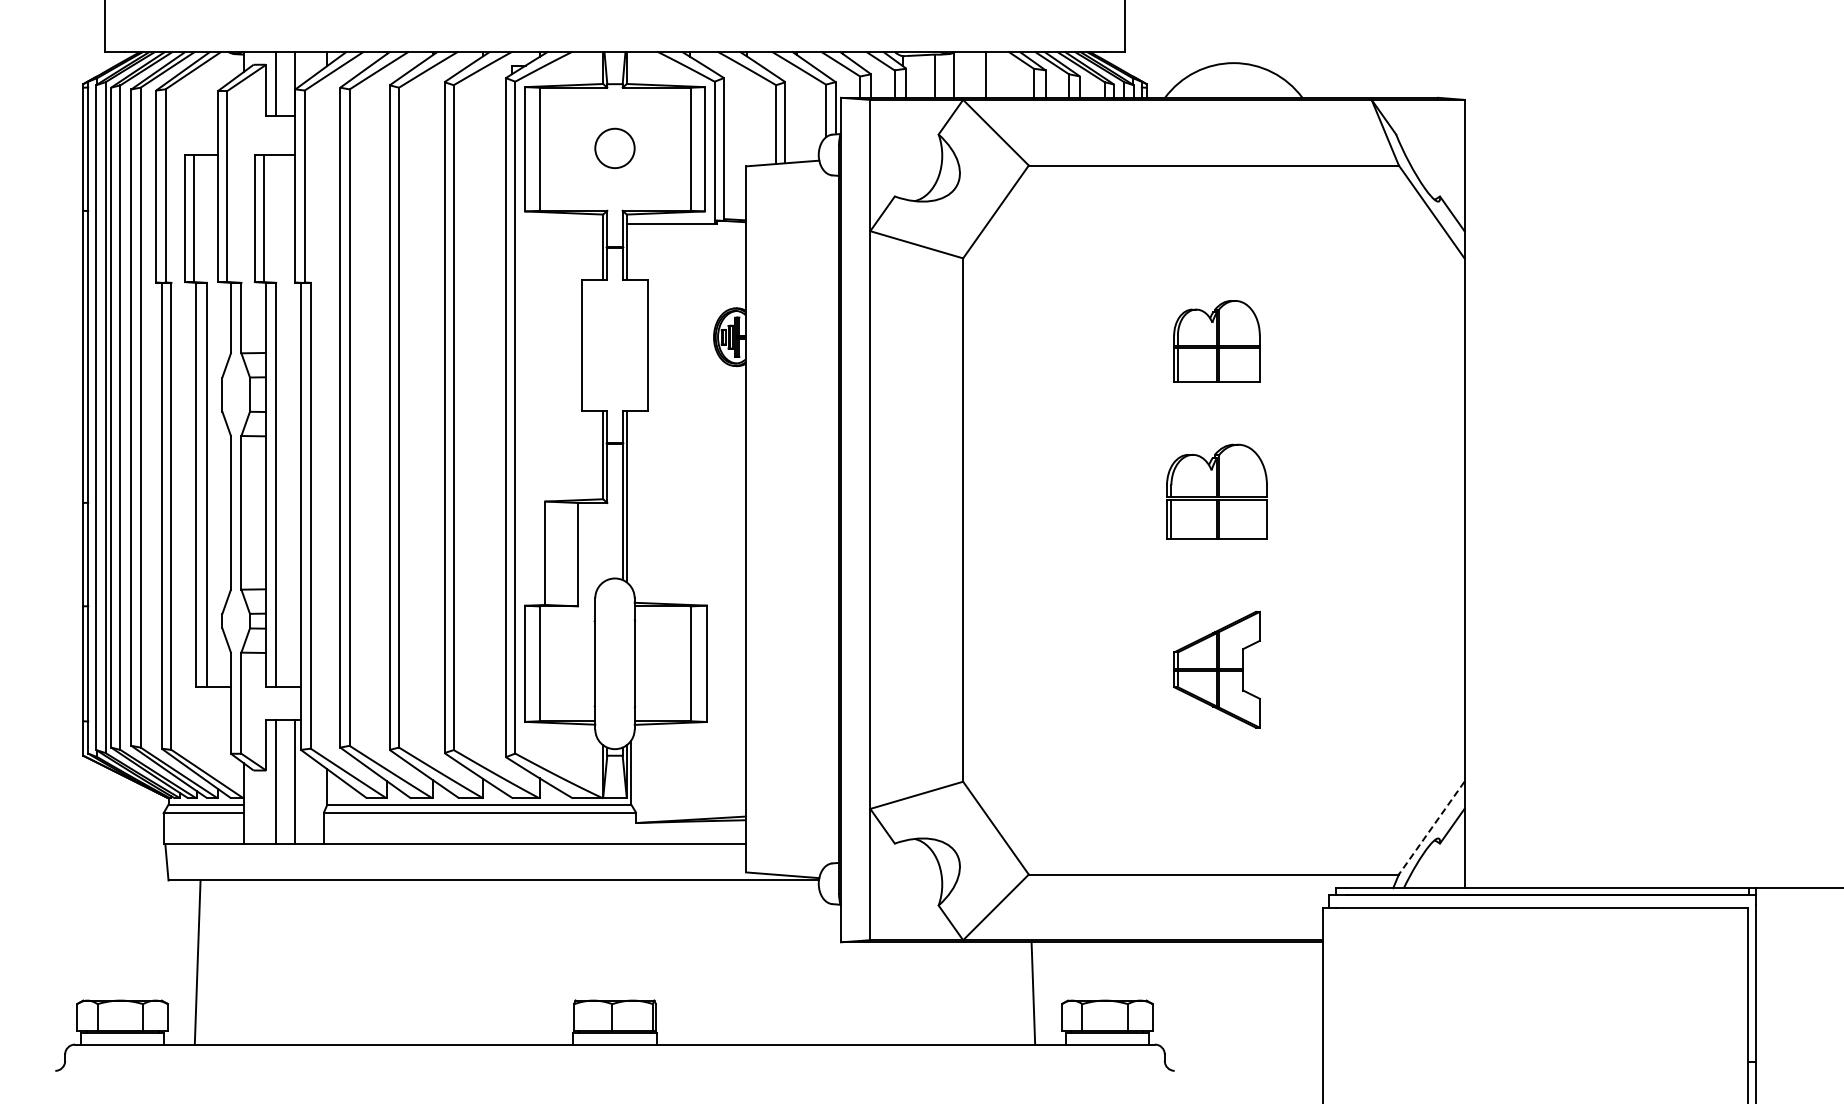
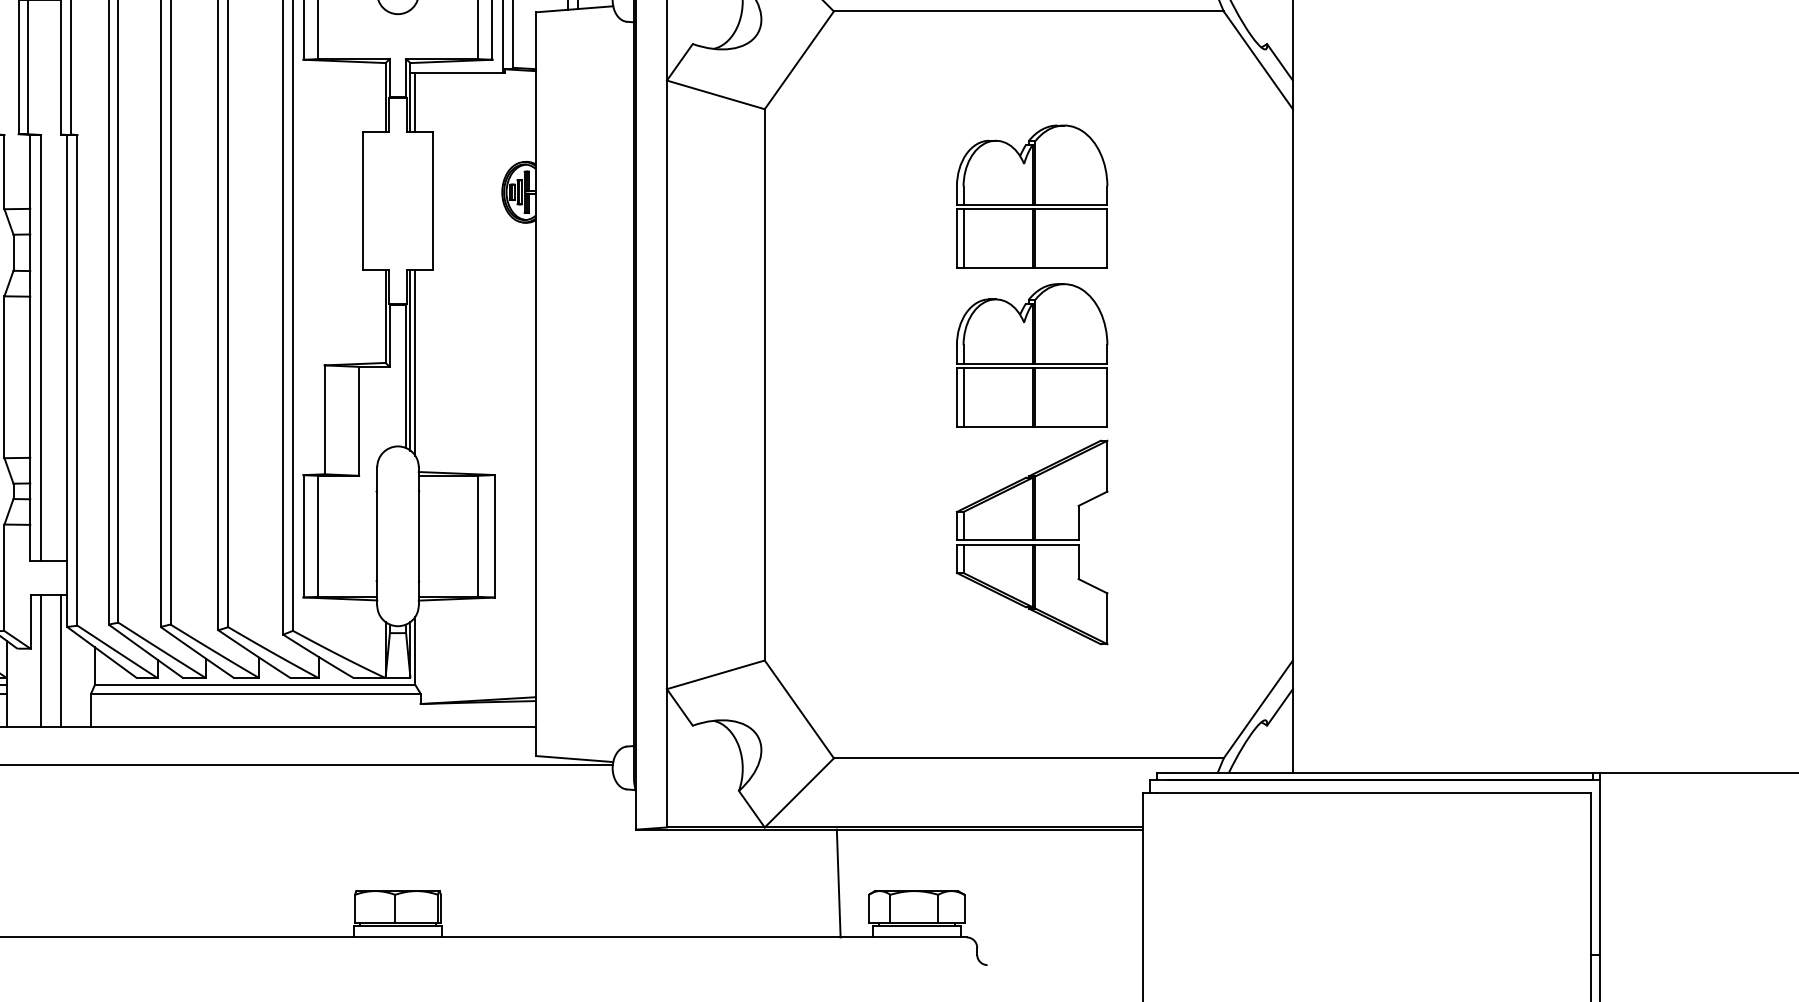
line: (631, 251) -> (415, 101), added
part: (1216, 341) -> (1031, 196), size x1.67
part: (1216, 491) -> (1031, 354), size x1.43
line: (631, 499) -> (415, 363), added
part: (1216, 669) -> (1031, 542), size x1.67
line: (1431, 828) -> (1258, 709), dashed -> solid

